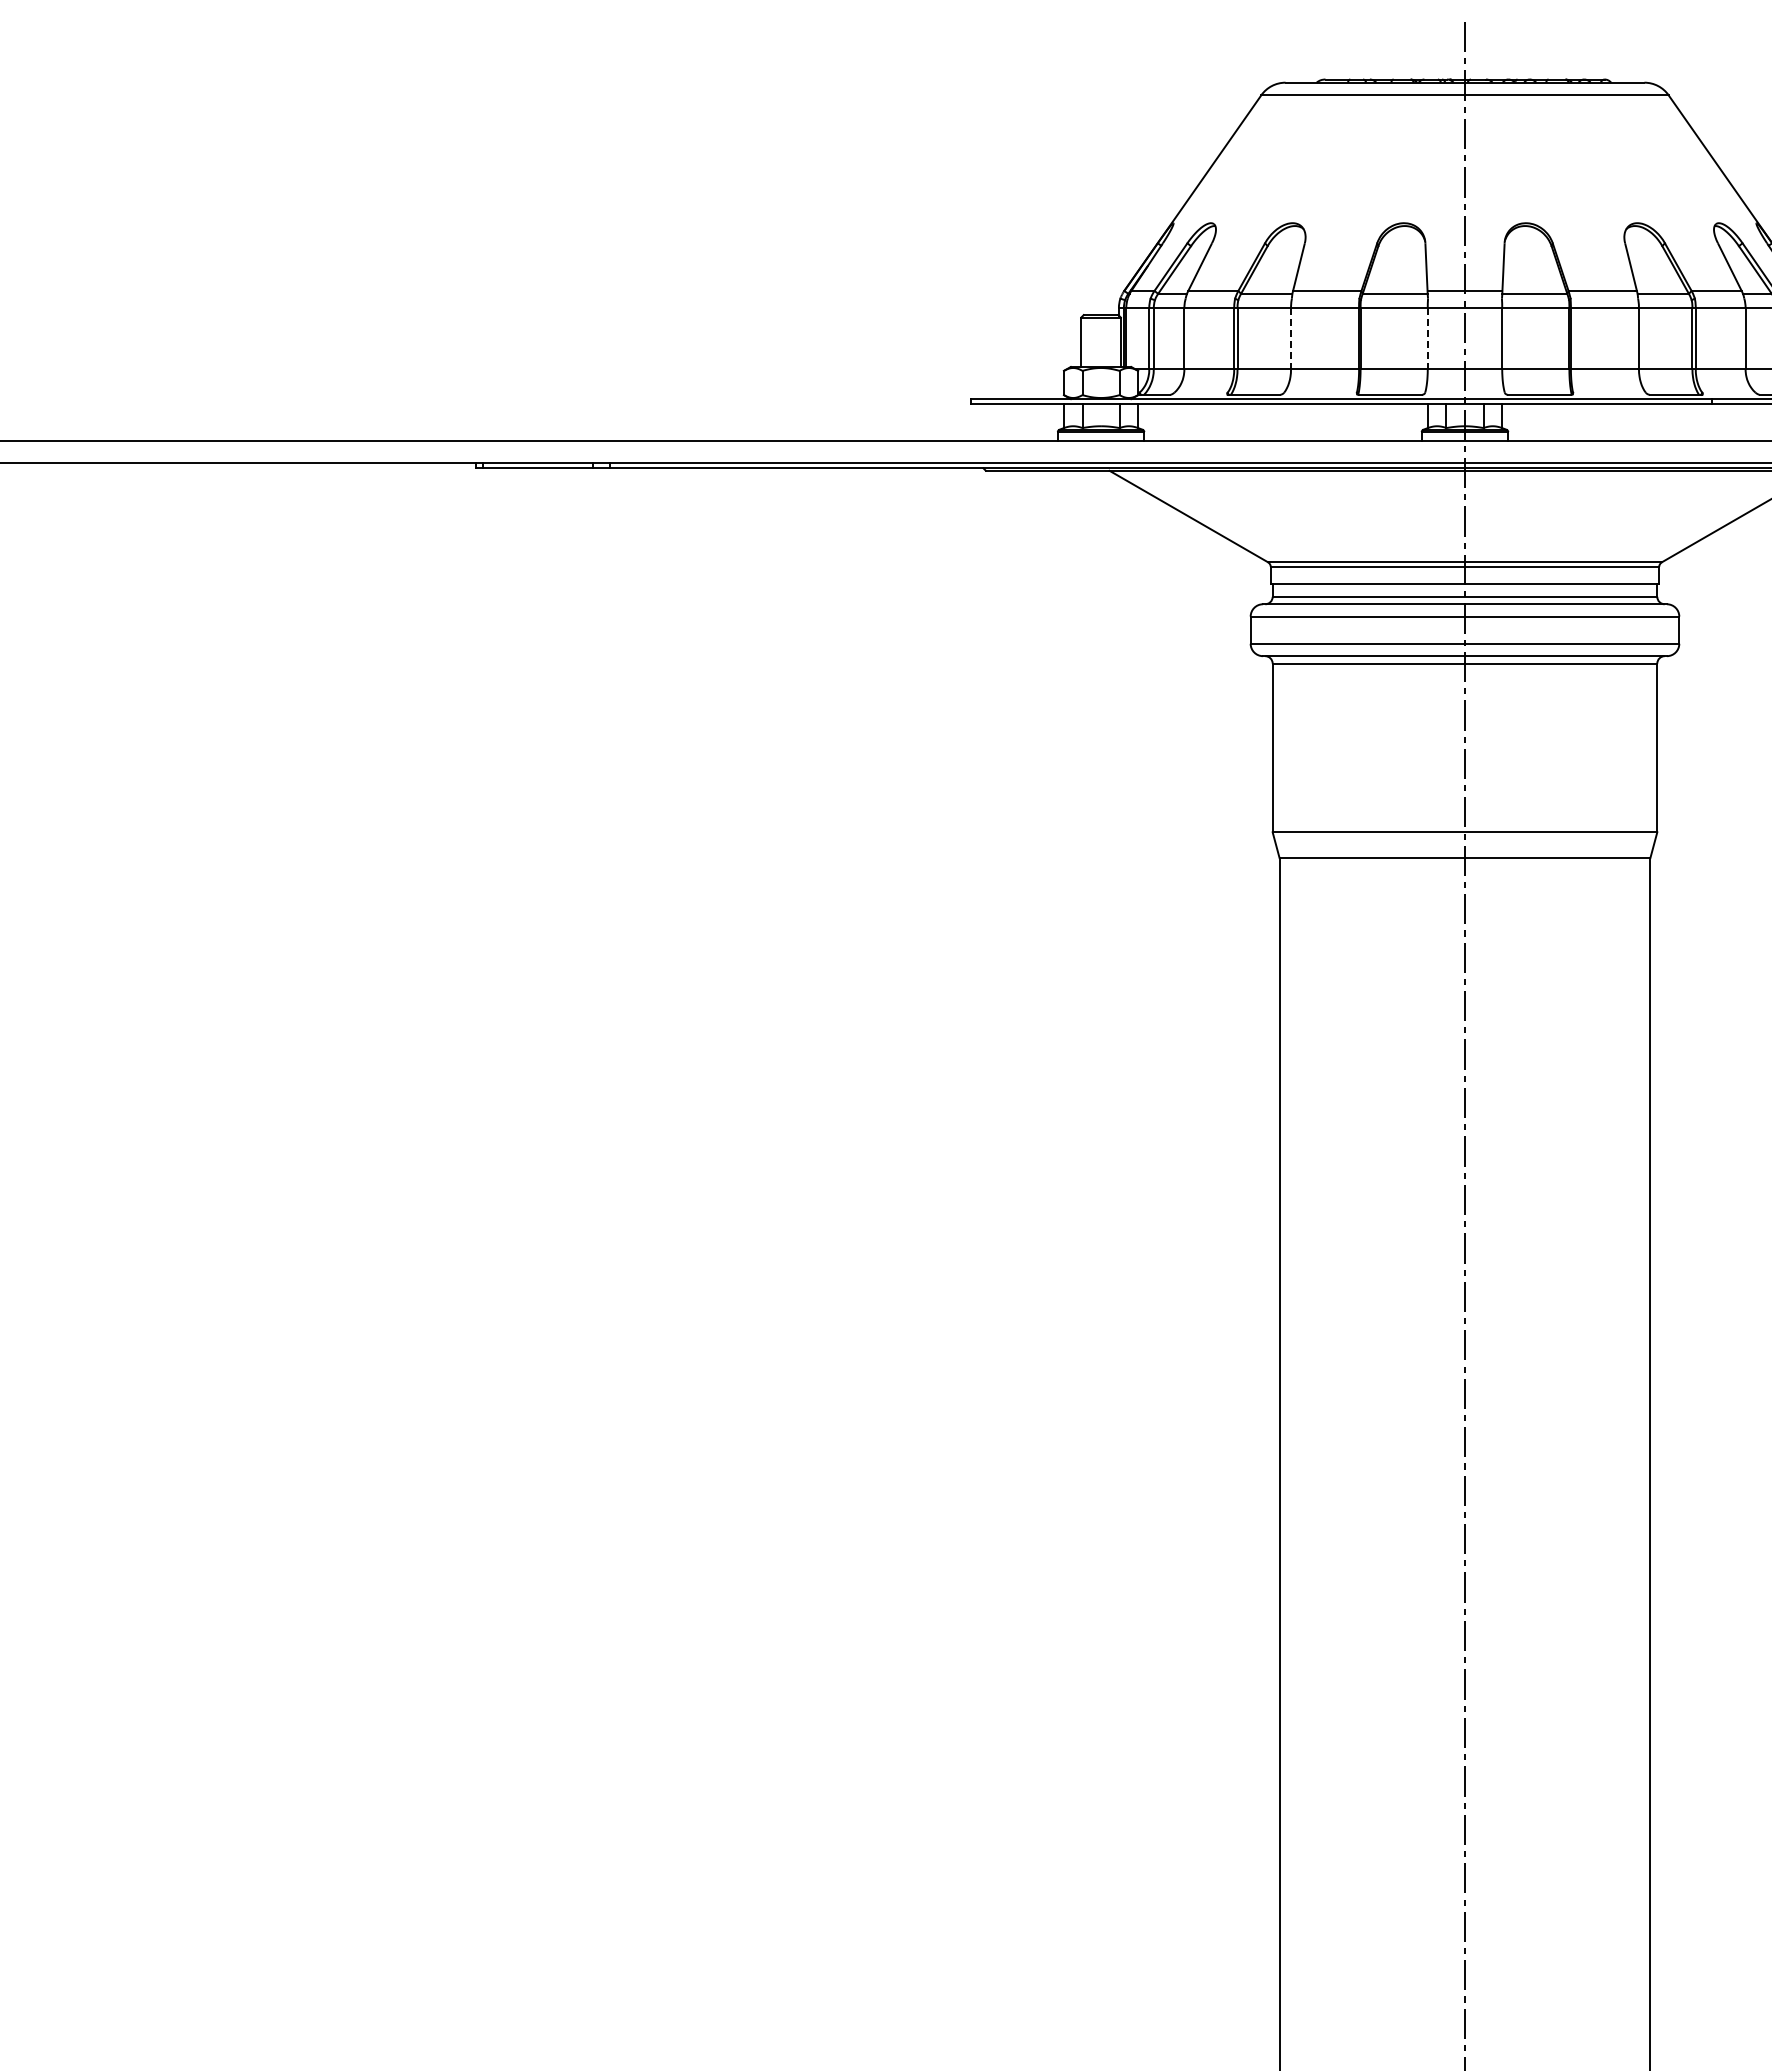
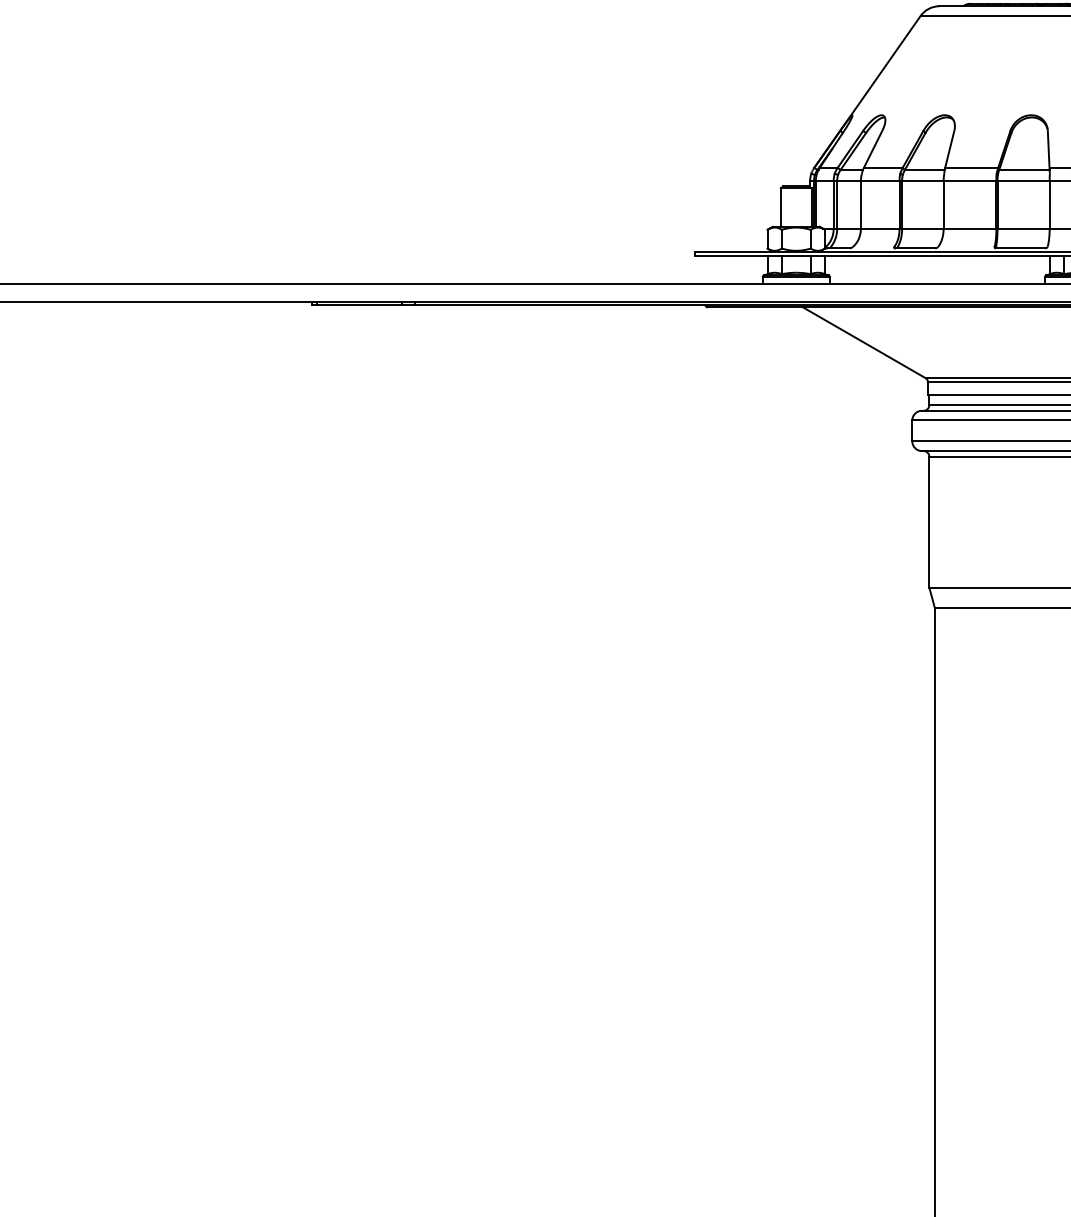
line: (1291, 338) -> (943, 204), dashed -> solid
line: (1427, 338) -> (1049, 204), dashed -> solid

